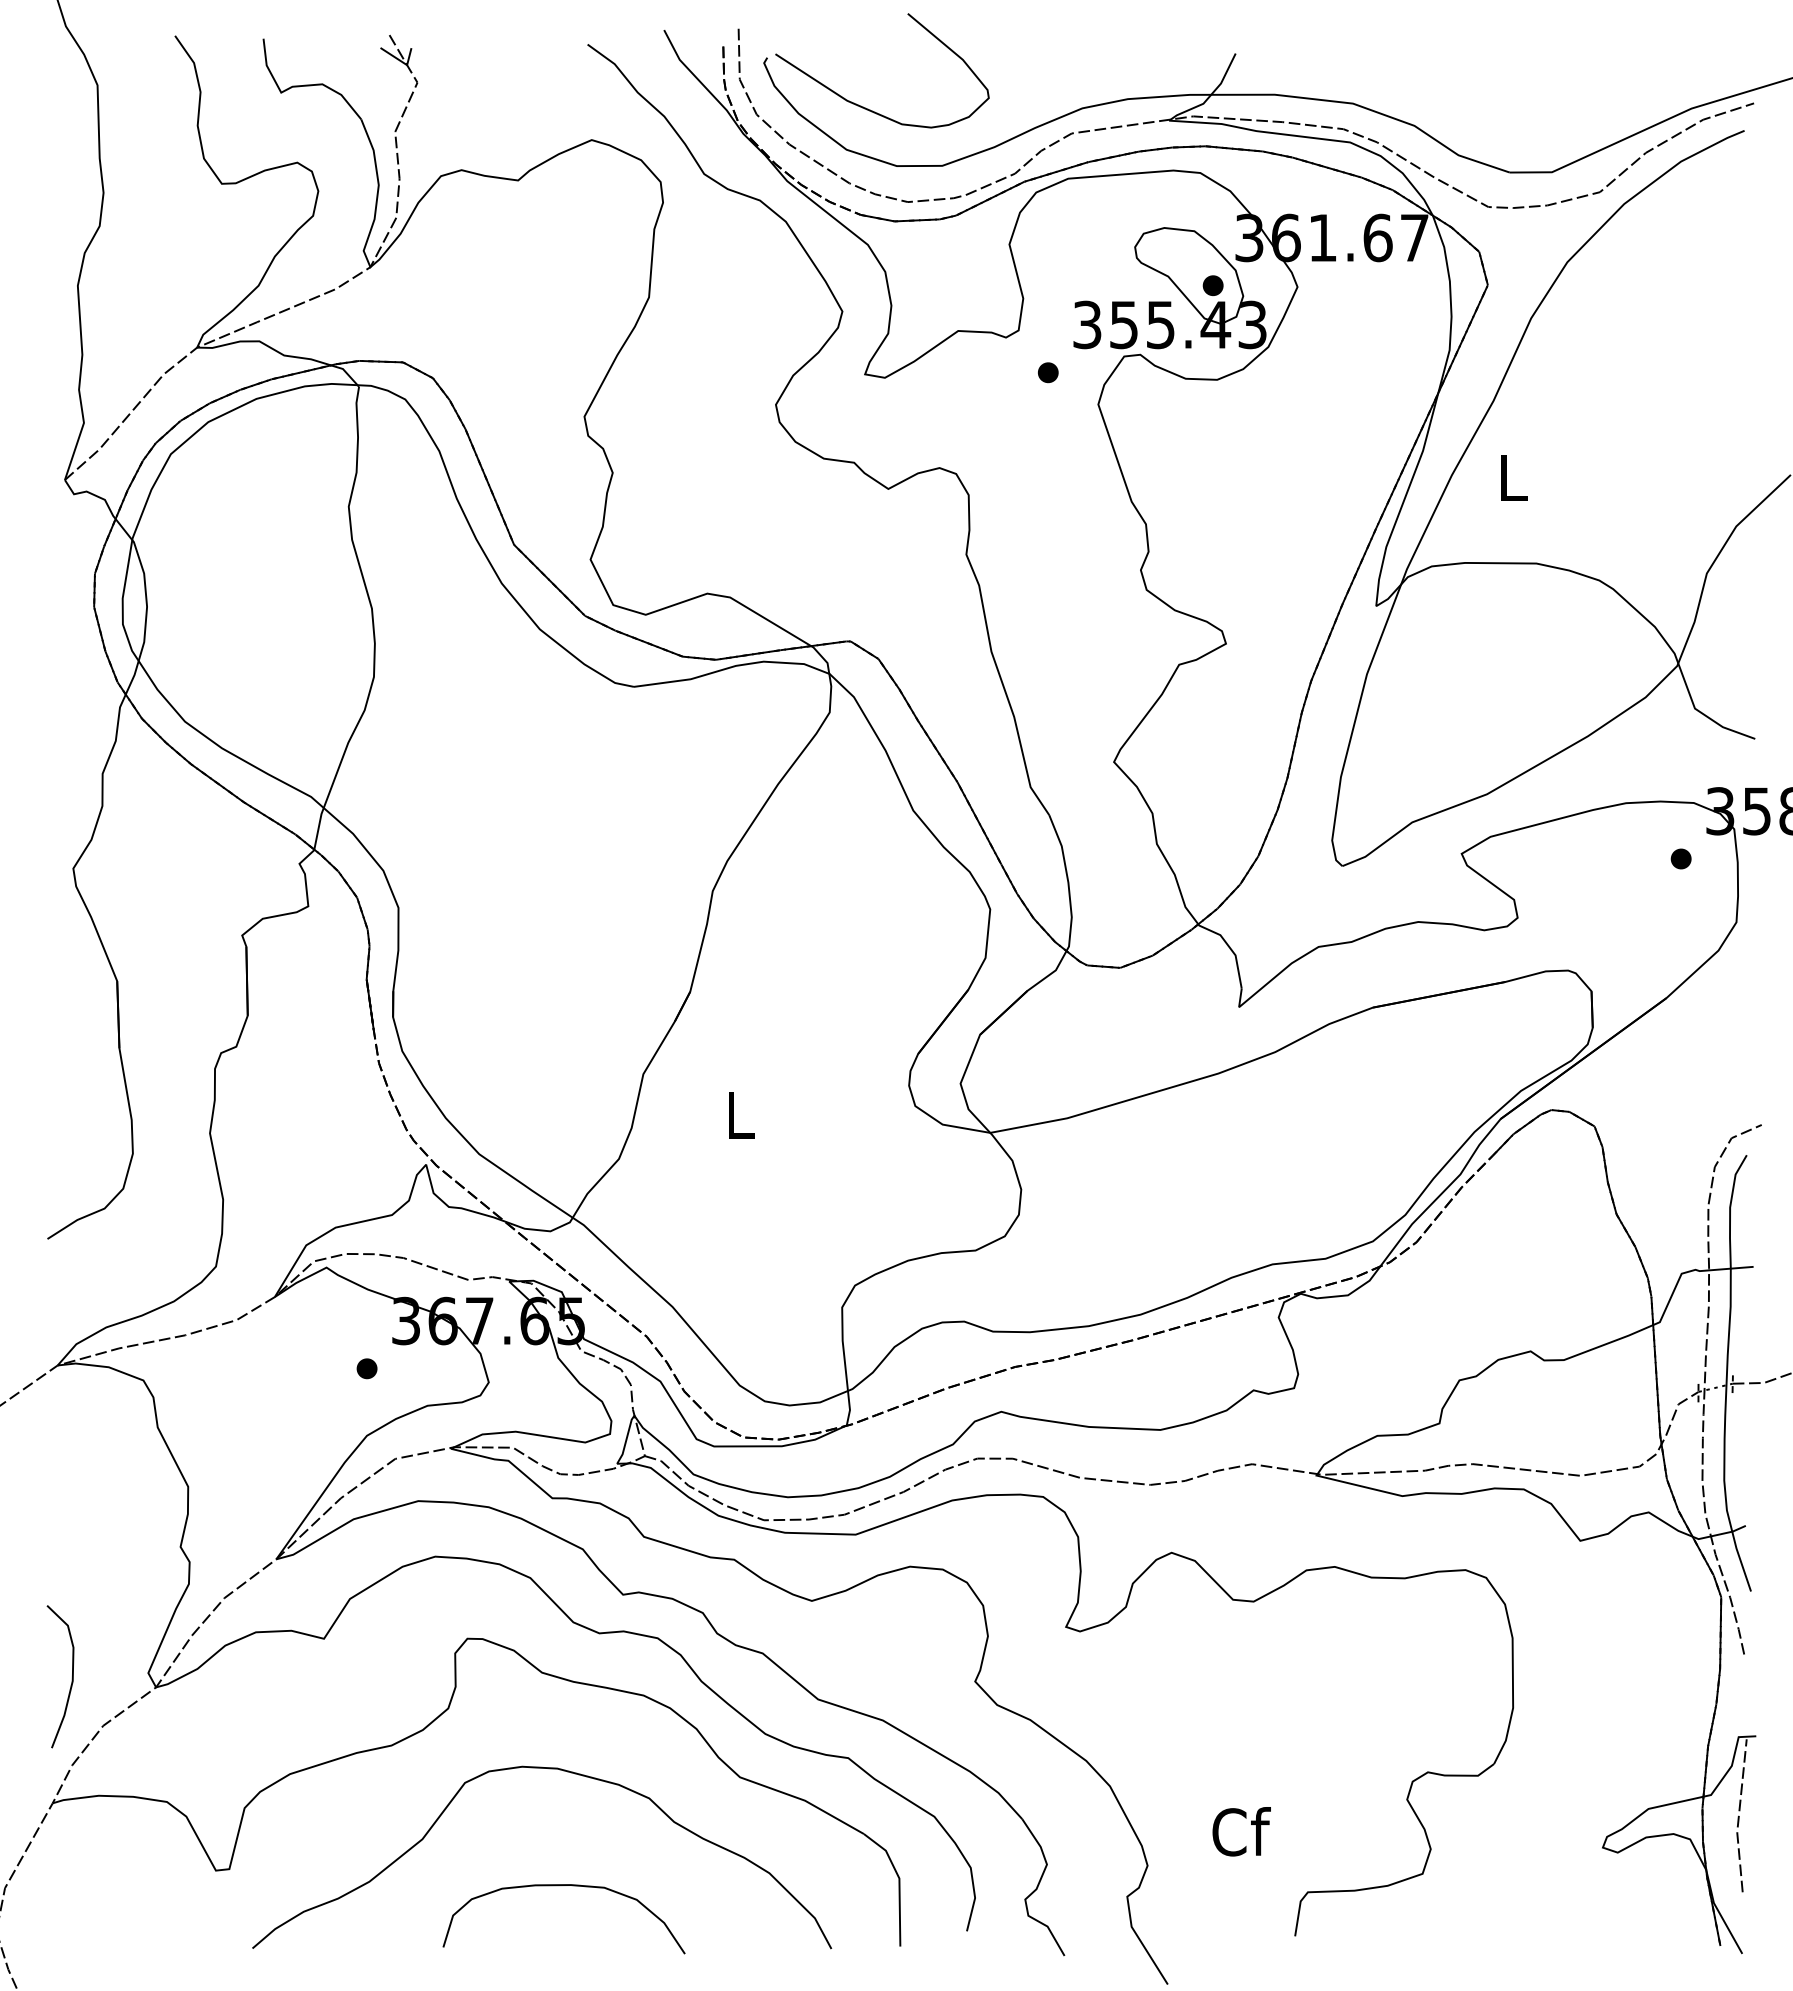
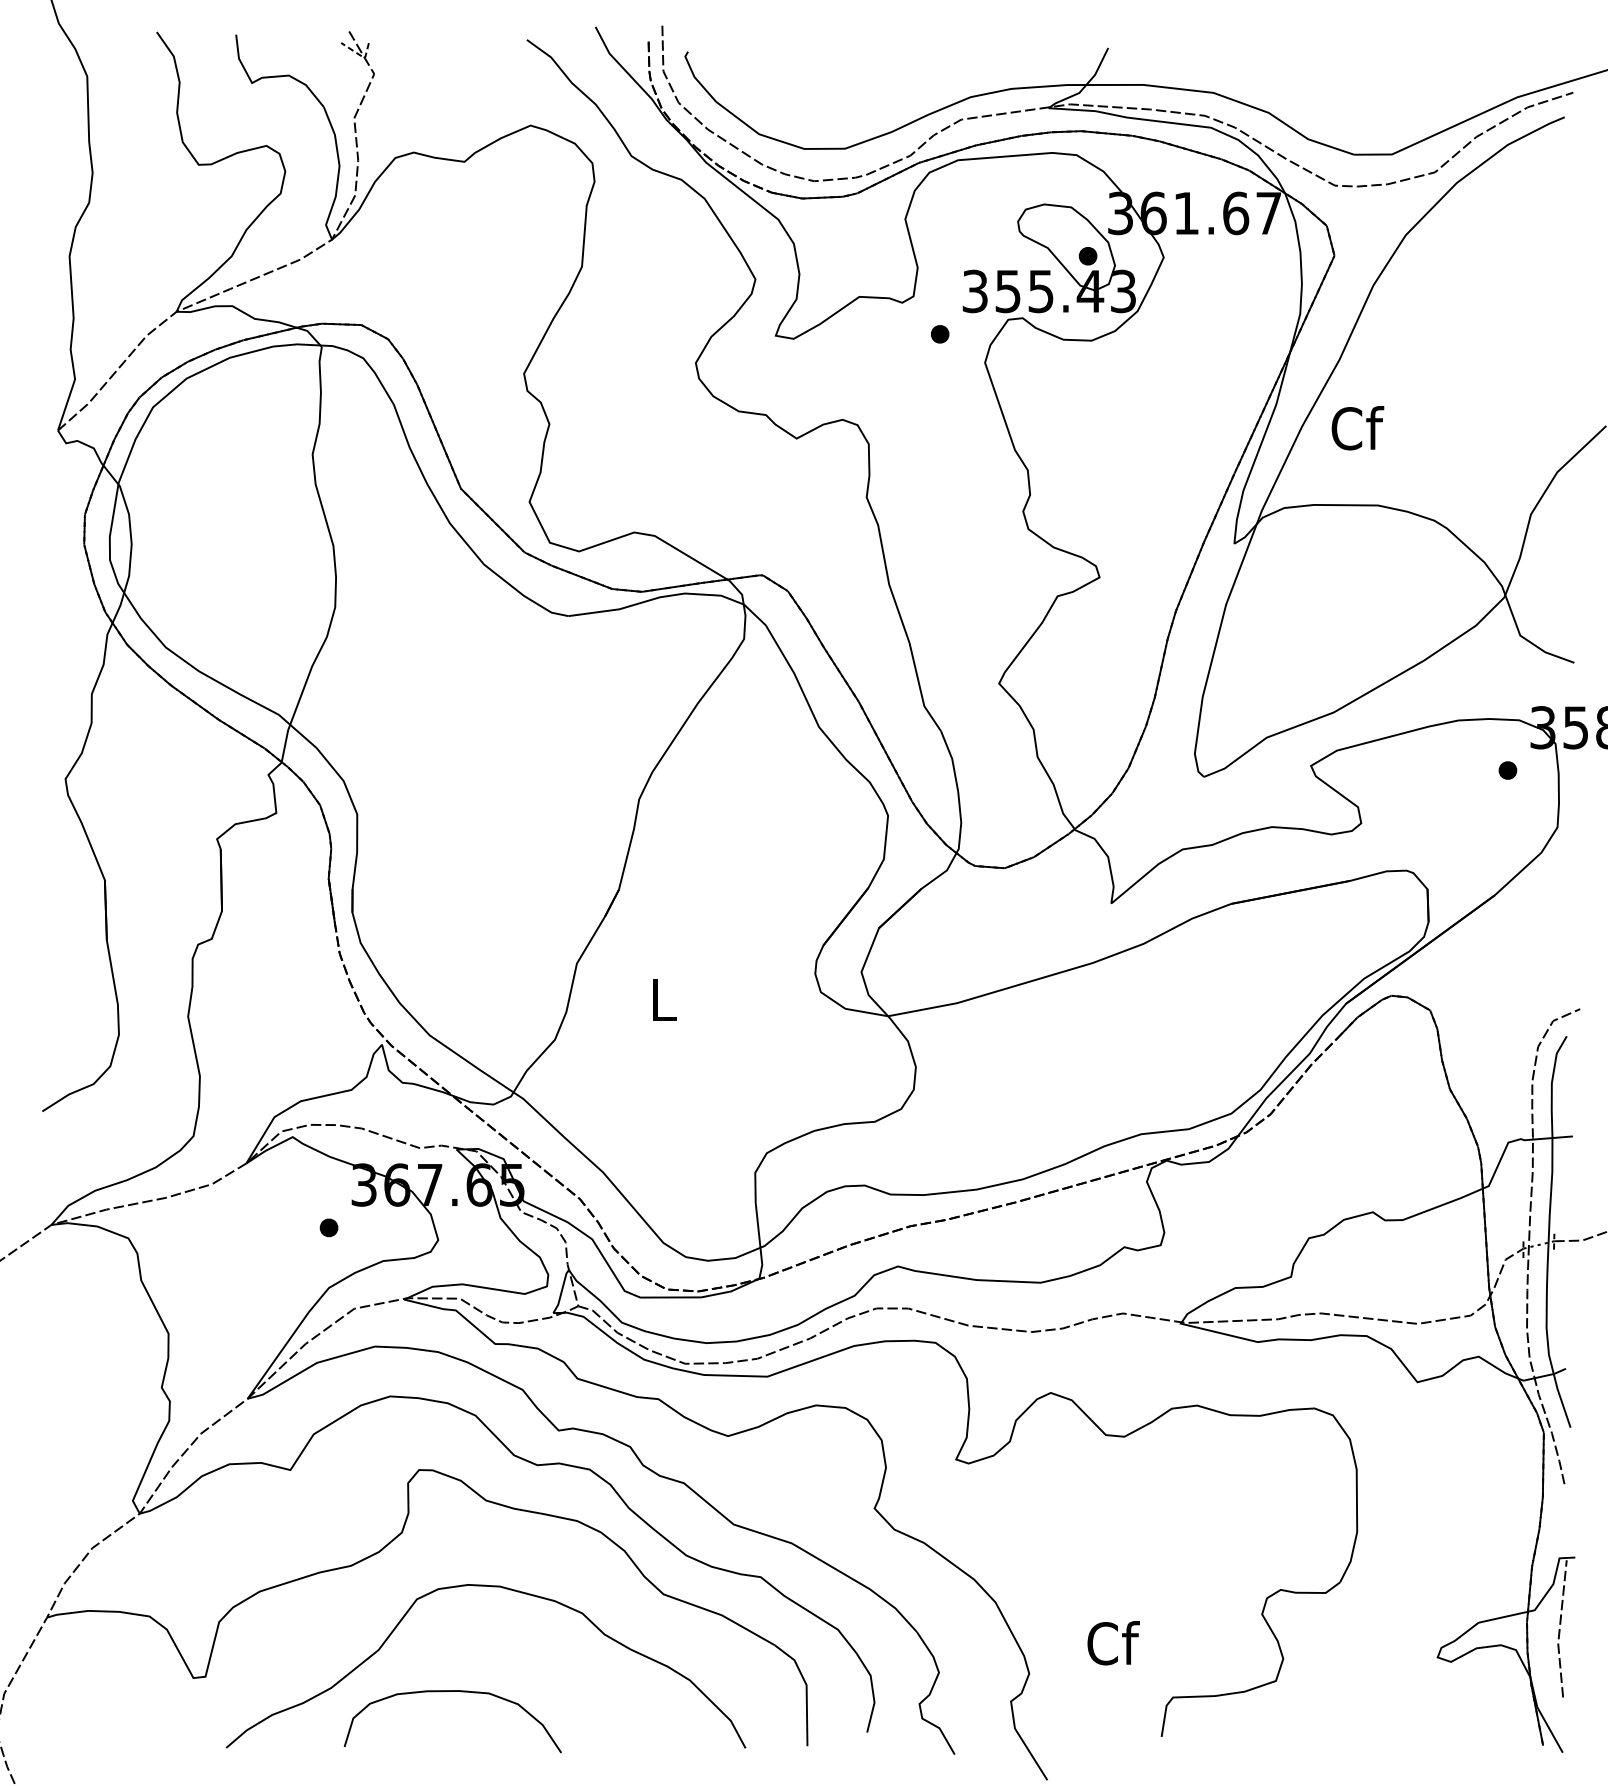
line: (401, 61) -> (359, 55), solid -> dashed
curve: (868, 108) -> (778, 97), removed
text: (1513, 477) -> (1357, 428), L -> Cf
curve: (71, 1678) -> (63, 1505), removed
curve: (559, 1886) -> (448, 1692), moved

